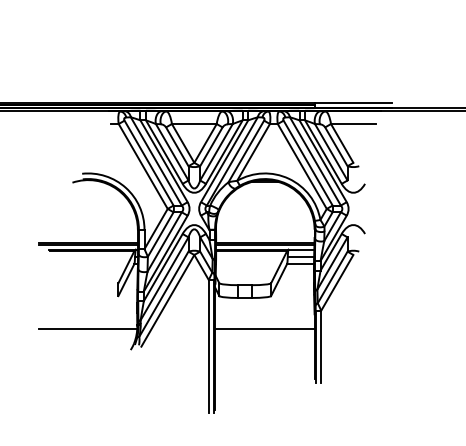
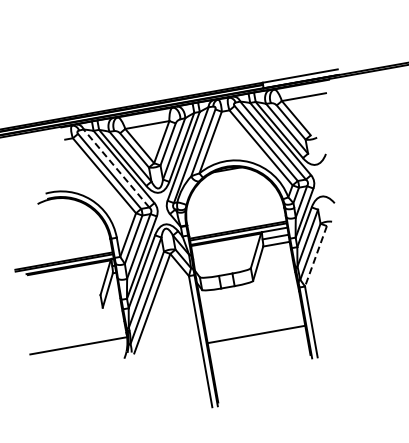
line: (156, 161) -> (116, 168), solid -> dashed
line: (337, 283) -> (316, 256), solid -> dashed
line: (264, 329) -> (255, 334), moved

